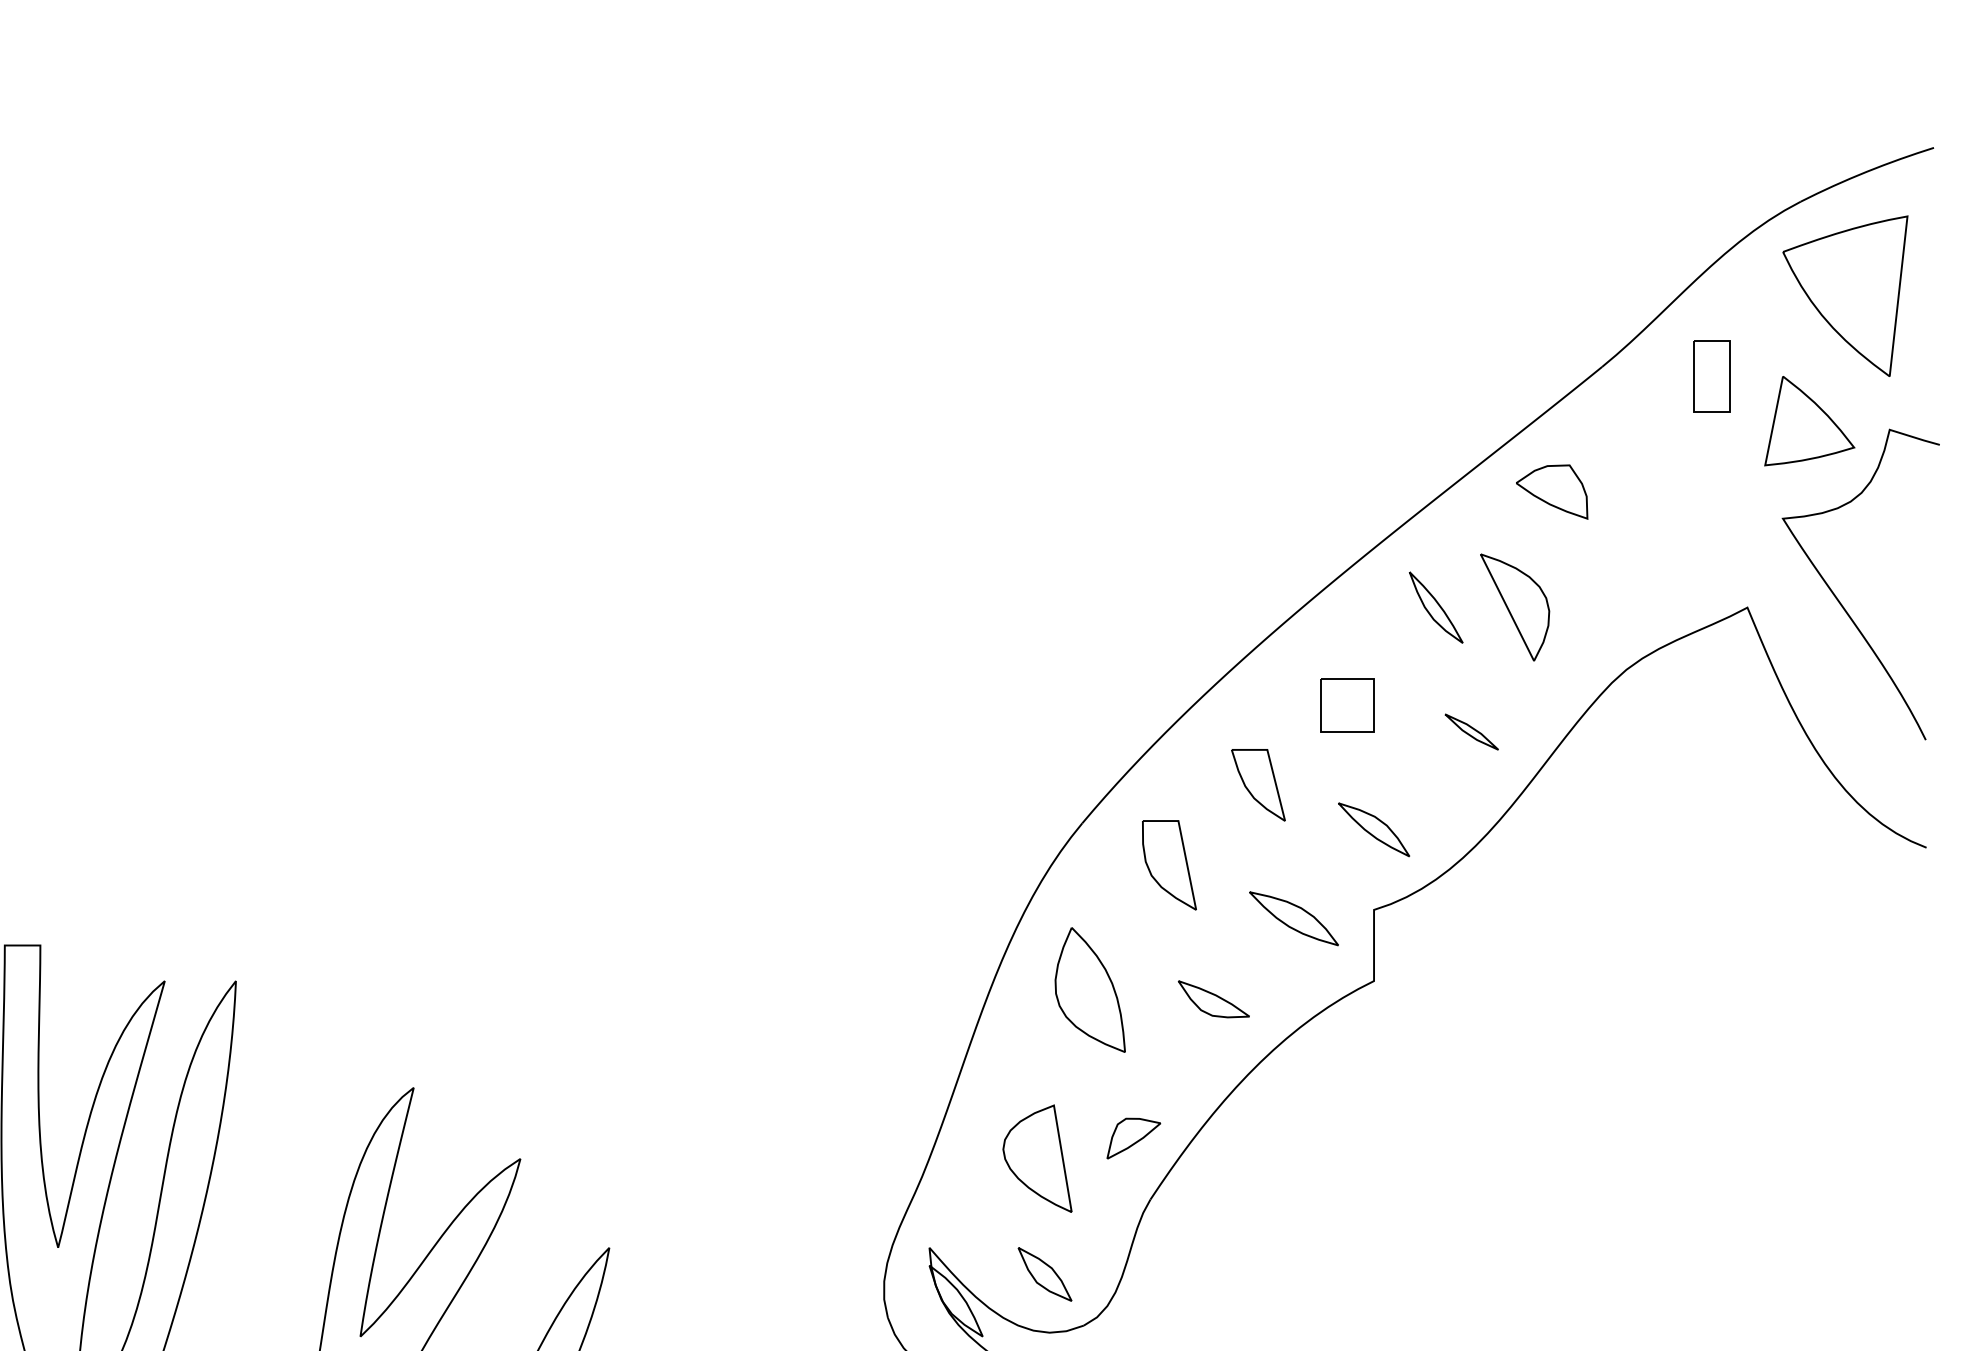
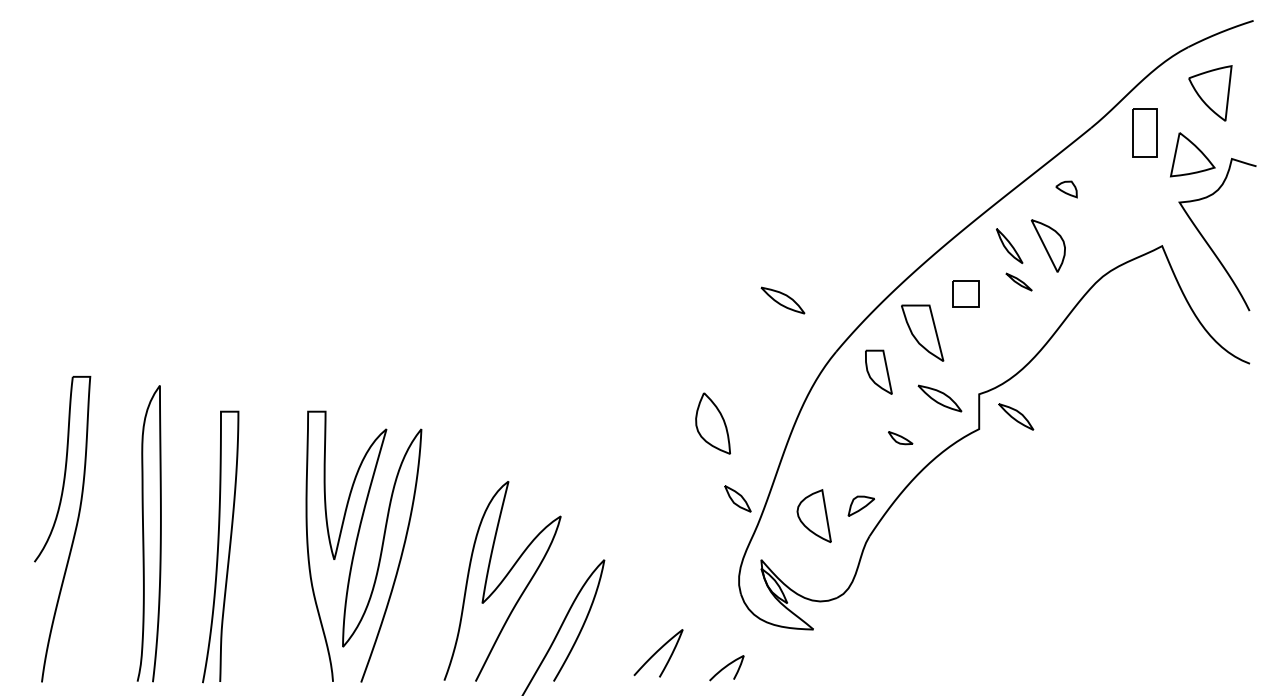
part: (1845, 296) -> (1210, 93), size x0.7
part: (1711, 375) -> (1144, 132), size x1.4
part: (1552, 492) -> (1066, 189), size x0.6
part: (972, 718) -> (782, 300), added
part: (1470, 730) -> (1018, 281), moved
part: (1258, 783) -> (922, 332), size x1.6
part: (1374, 828) -> (1016, 416), moved
part: (1089, 989) -> (712, 423), moved
part: (1213, 998) -> (900, 437), size x0.7
part: (1044, 1273) -> (737, 498), moved

